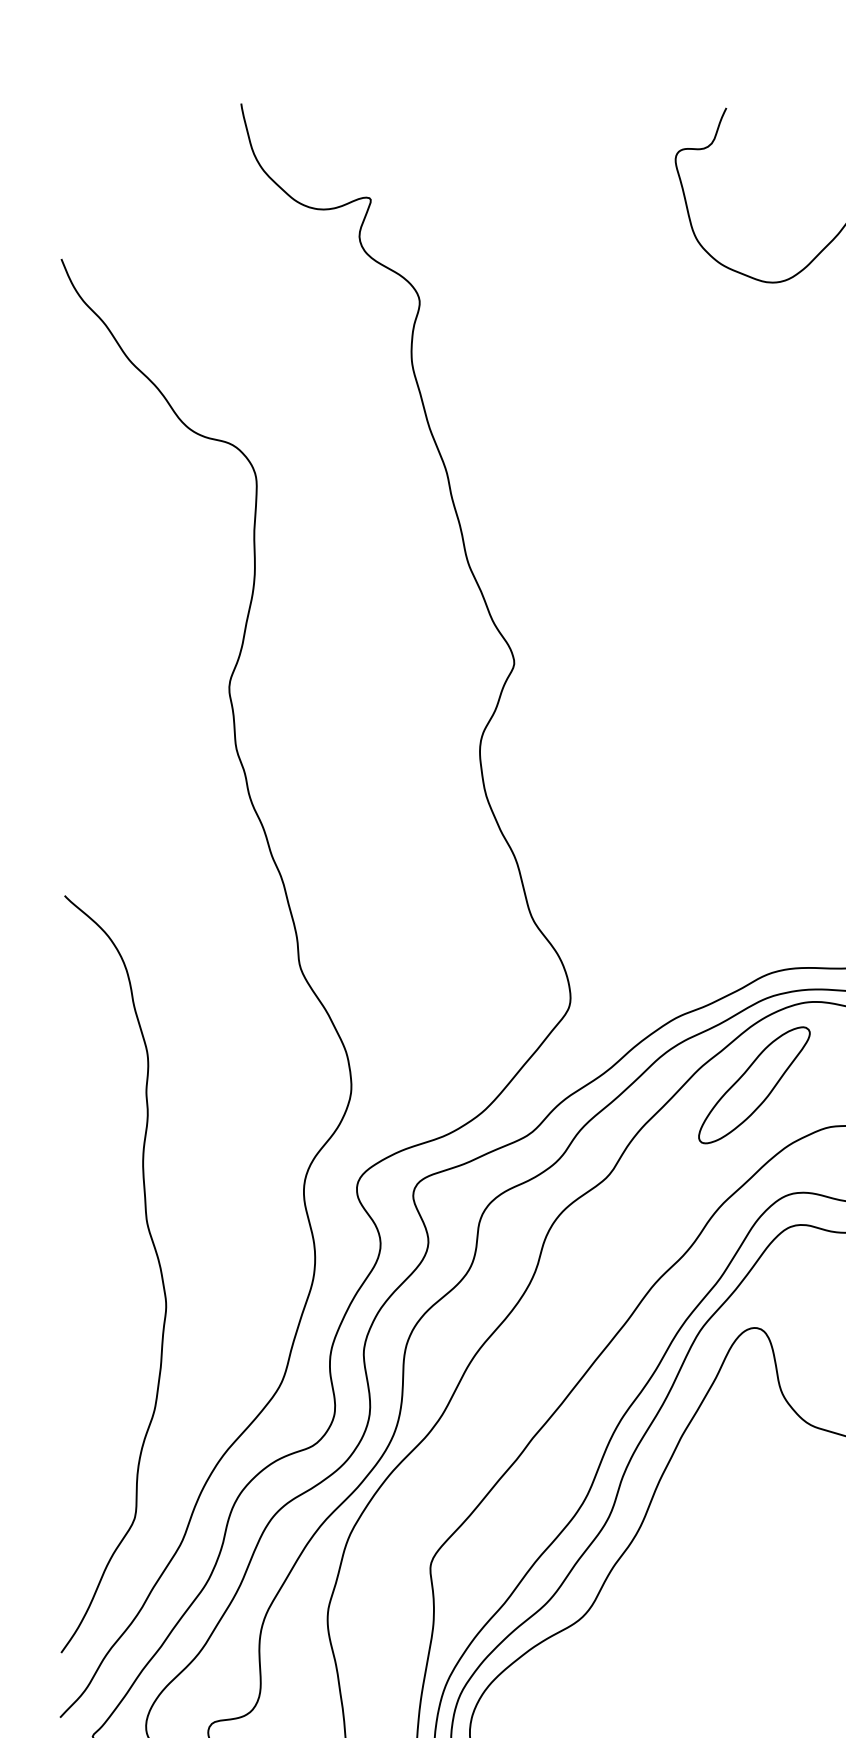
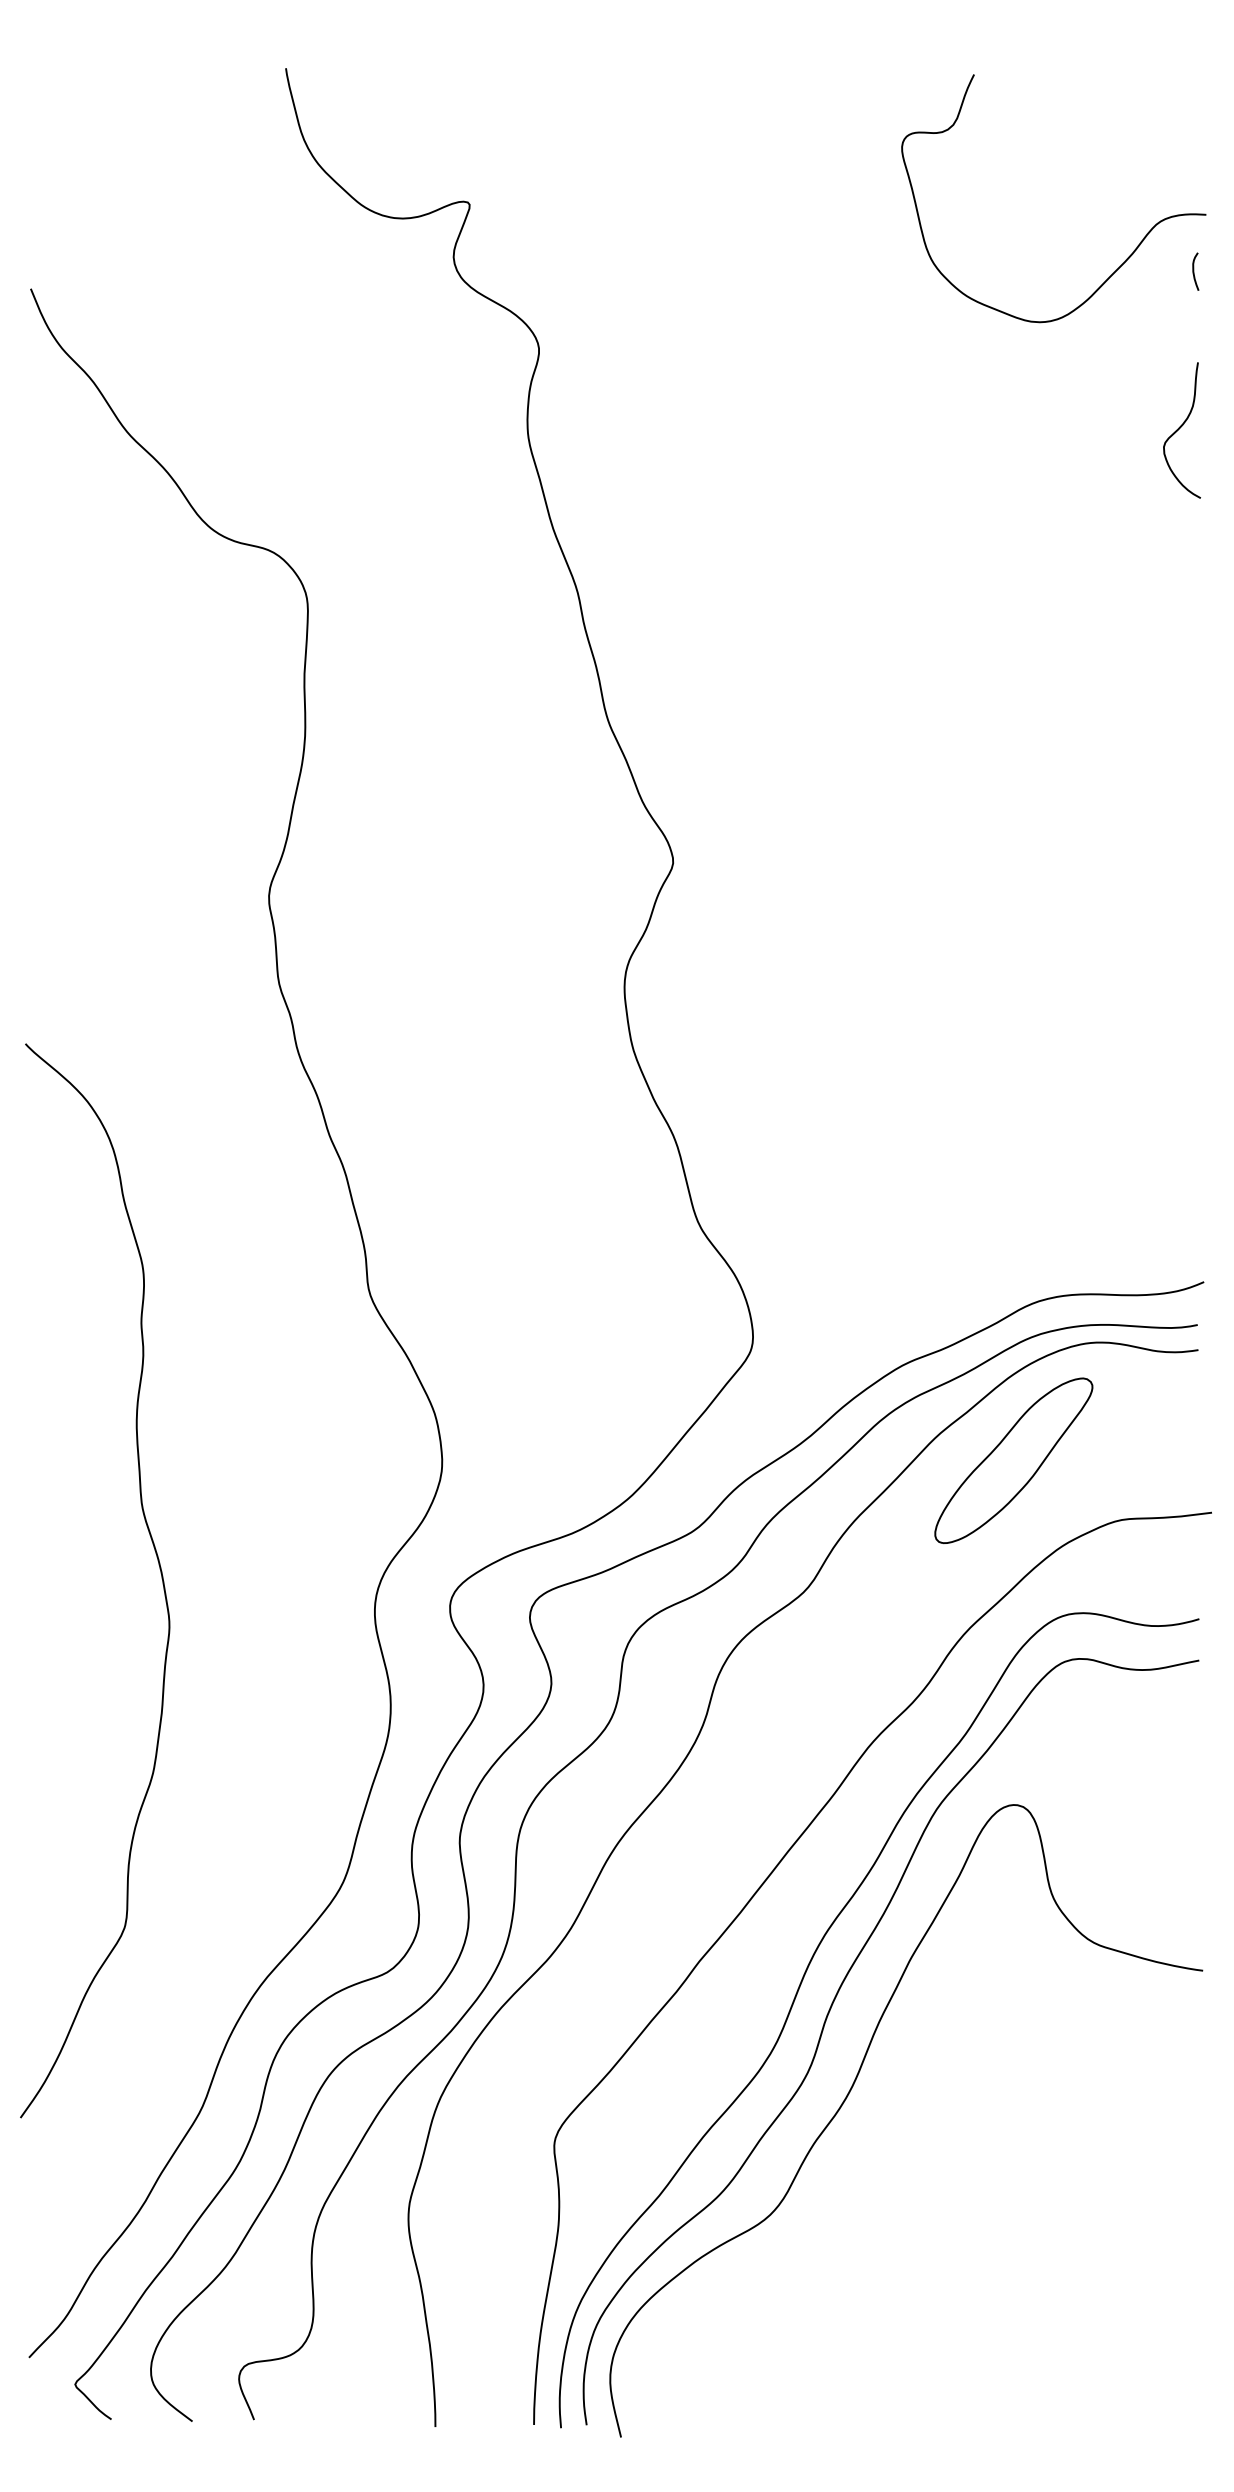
curve: (158, 1263) -> (158, 1565), moved

